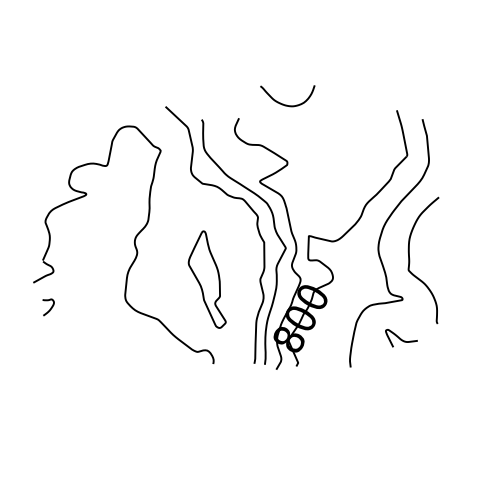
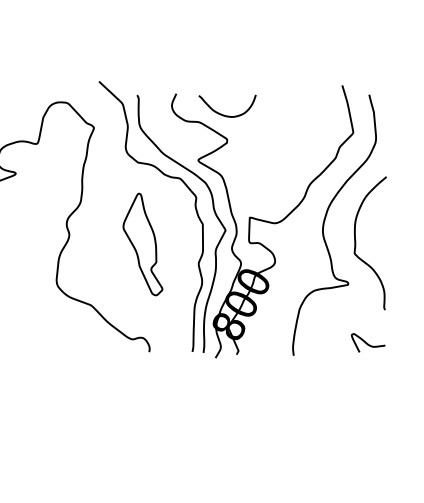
curve: (283, 103) -> (223, 113), moved
part: (206, 279) -> (142, 244), moved
curve: (401, 338) -> (368, 343), moved

